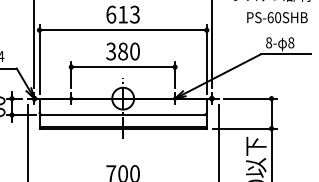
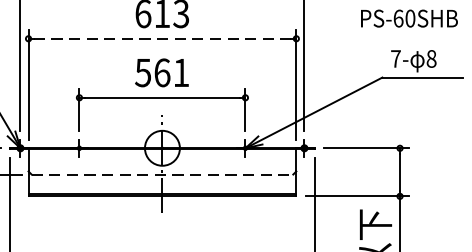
line: (123, 30) -> (162, 39), solid -> dashed
text: (269, 42) -> (396, 58), 8- -> 7-
text: (122, 51) -> (161, 72), 380 -> 561
line: (123, 115) -> (162, 175), solid -> dashed

